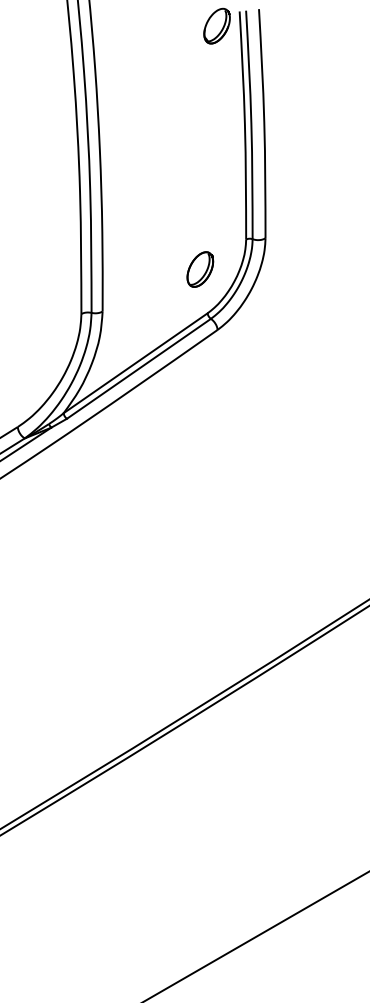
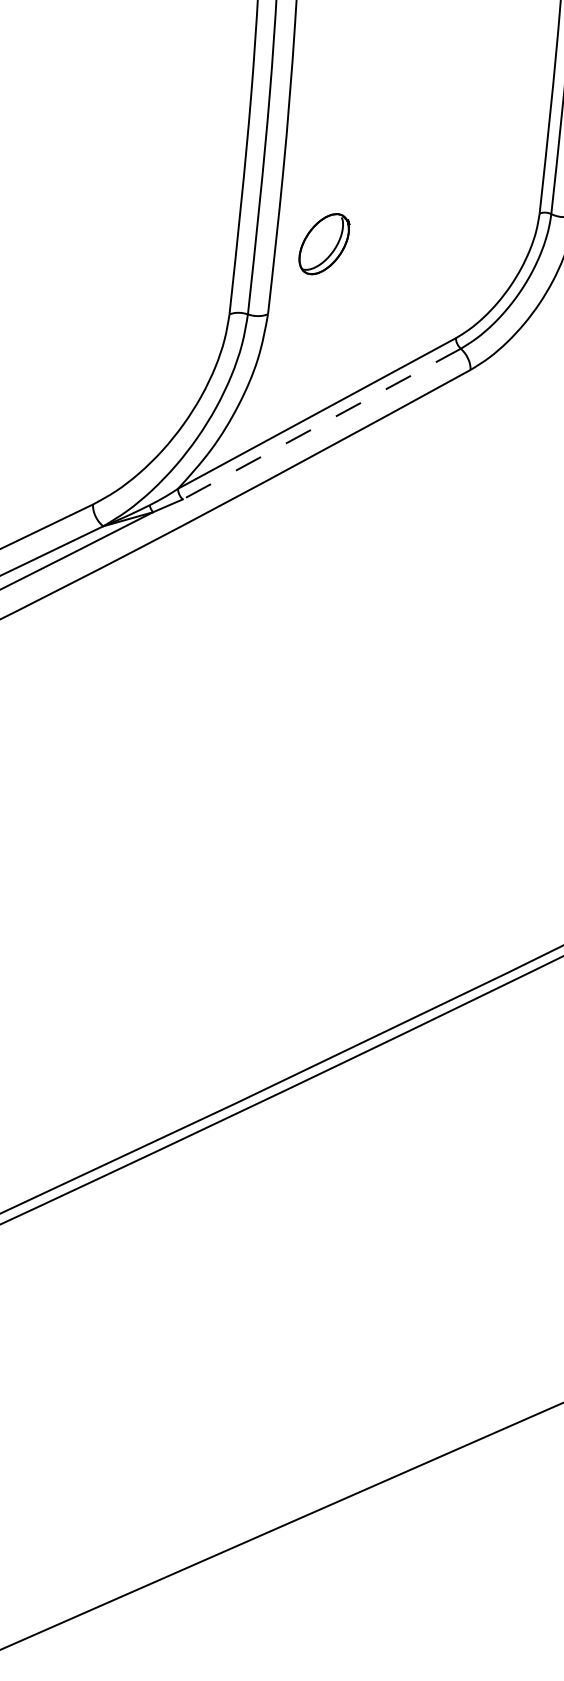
part: (200, 269) -> (324, 244), moved
line: (138, 368) -> (321, 423), solid -> dashed

